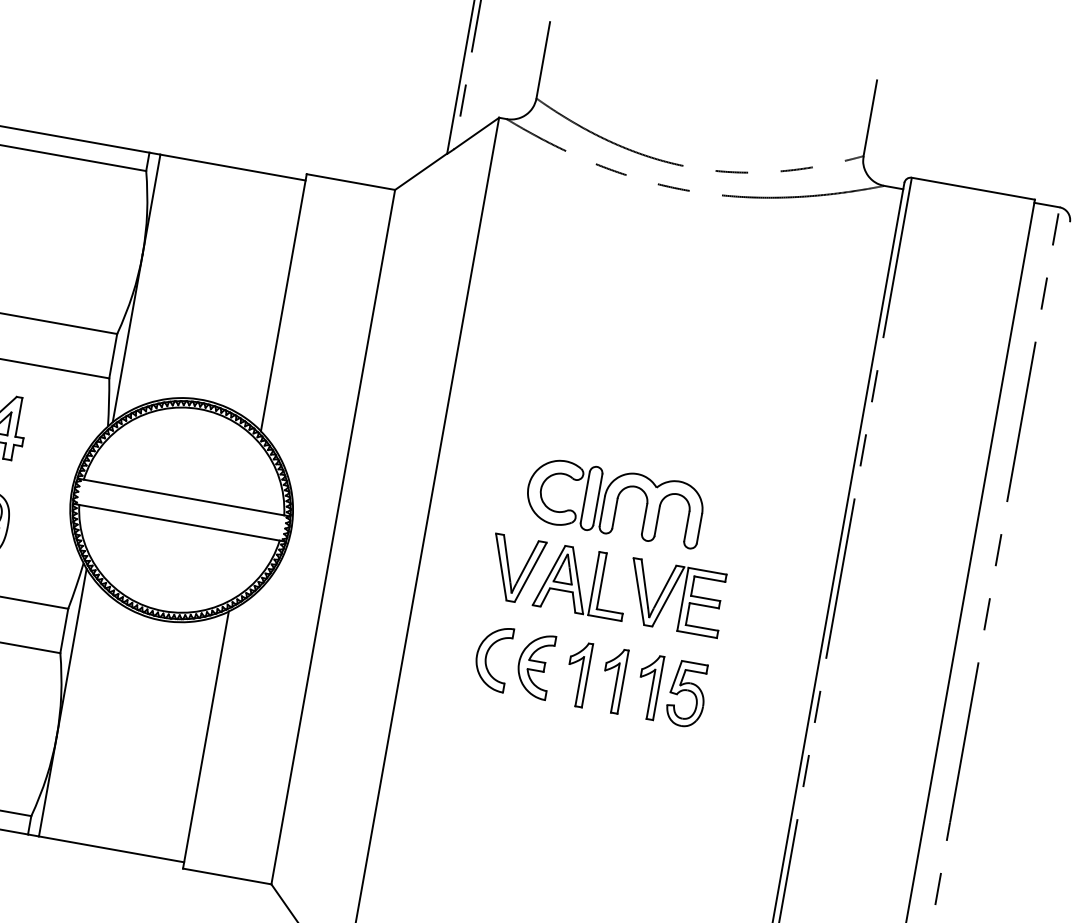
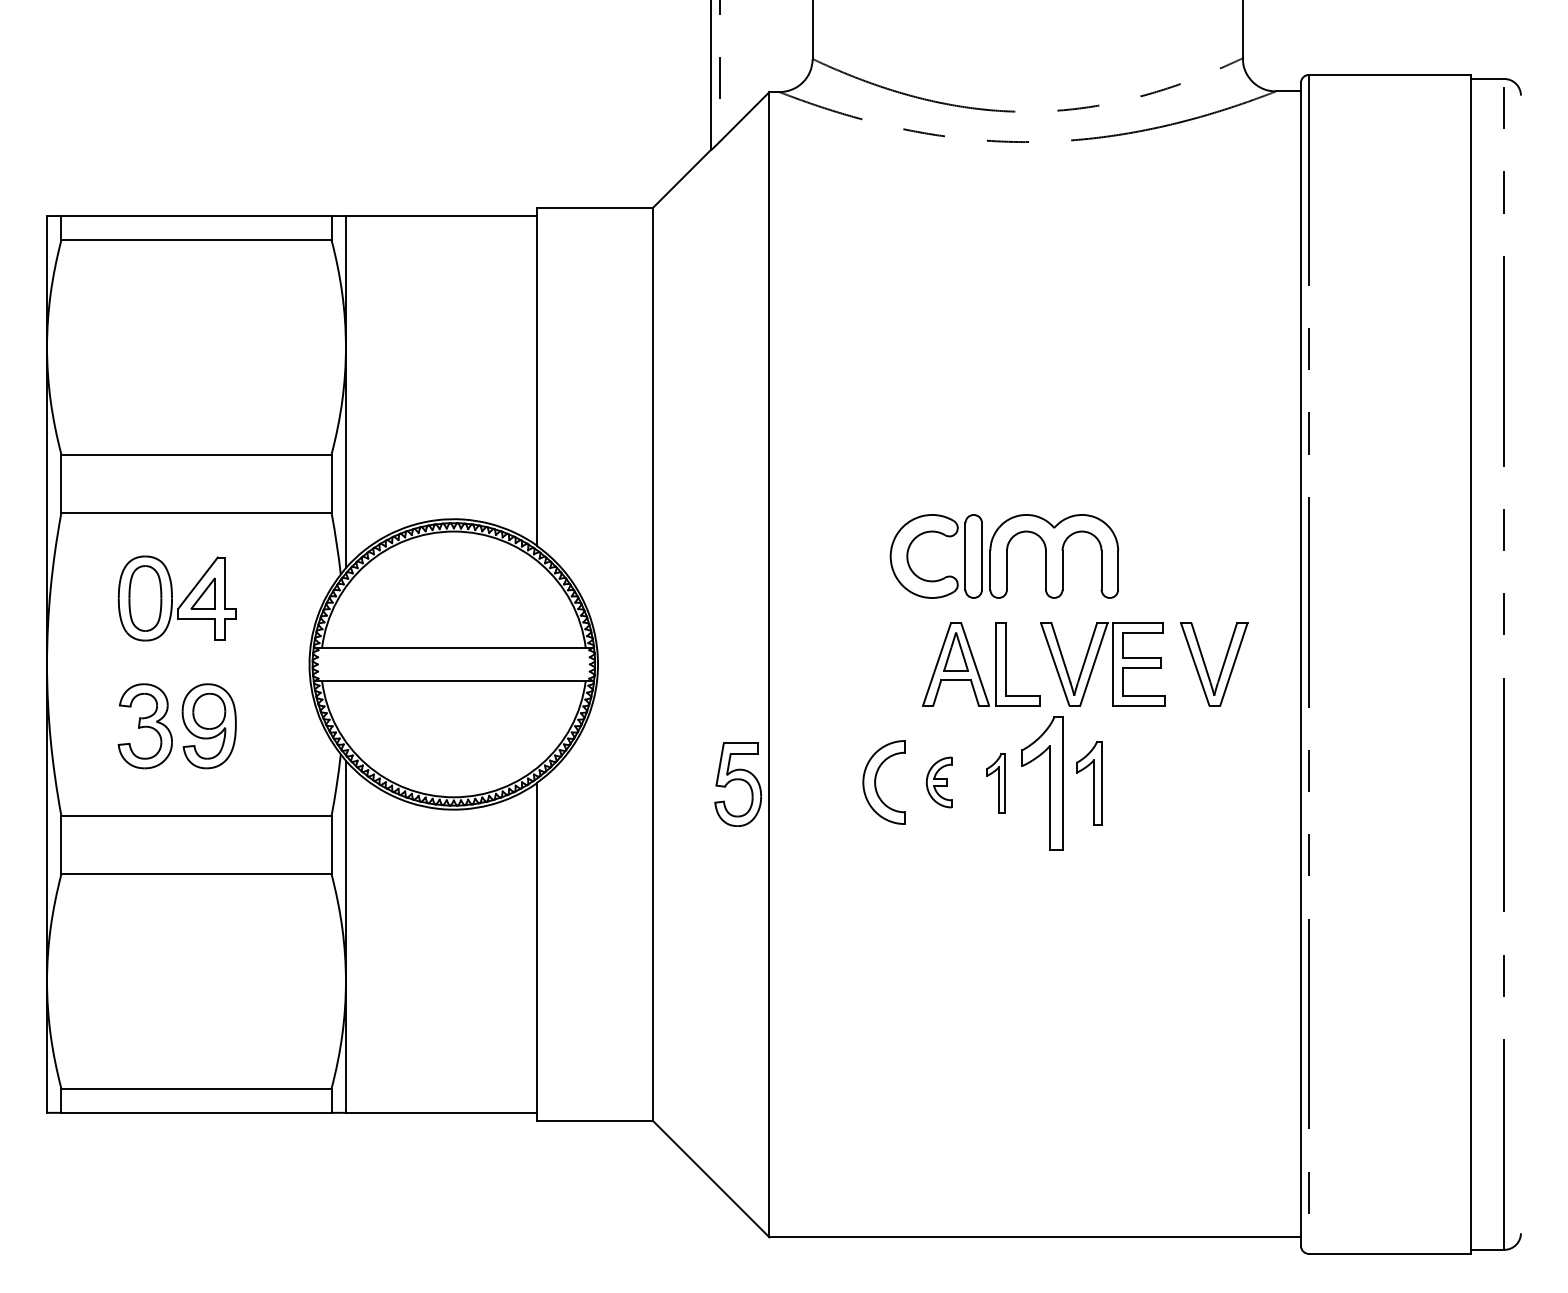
part: (520, 572) -> (1221, 667), moved
part: (534, 665) -> (938, 782), size x0.6
part: (577, 674) -> (995, 783), size x0.7
part: (613, 680) -> (1042, 783), size x1.6
part: (687, 694) -> (738, 784), moved

